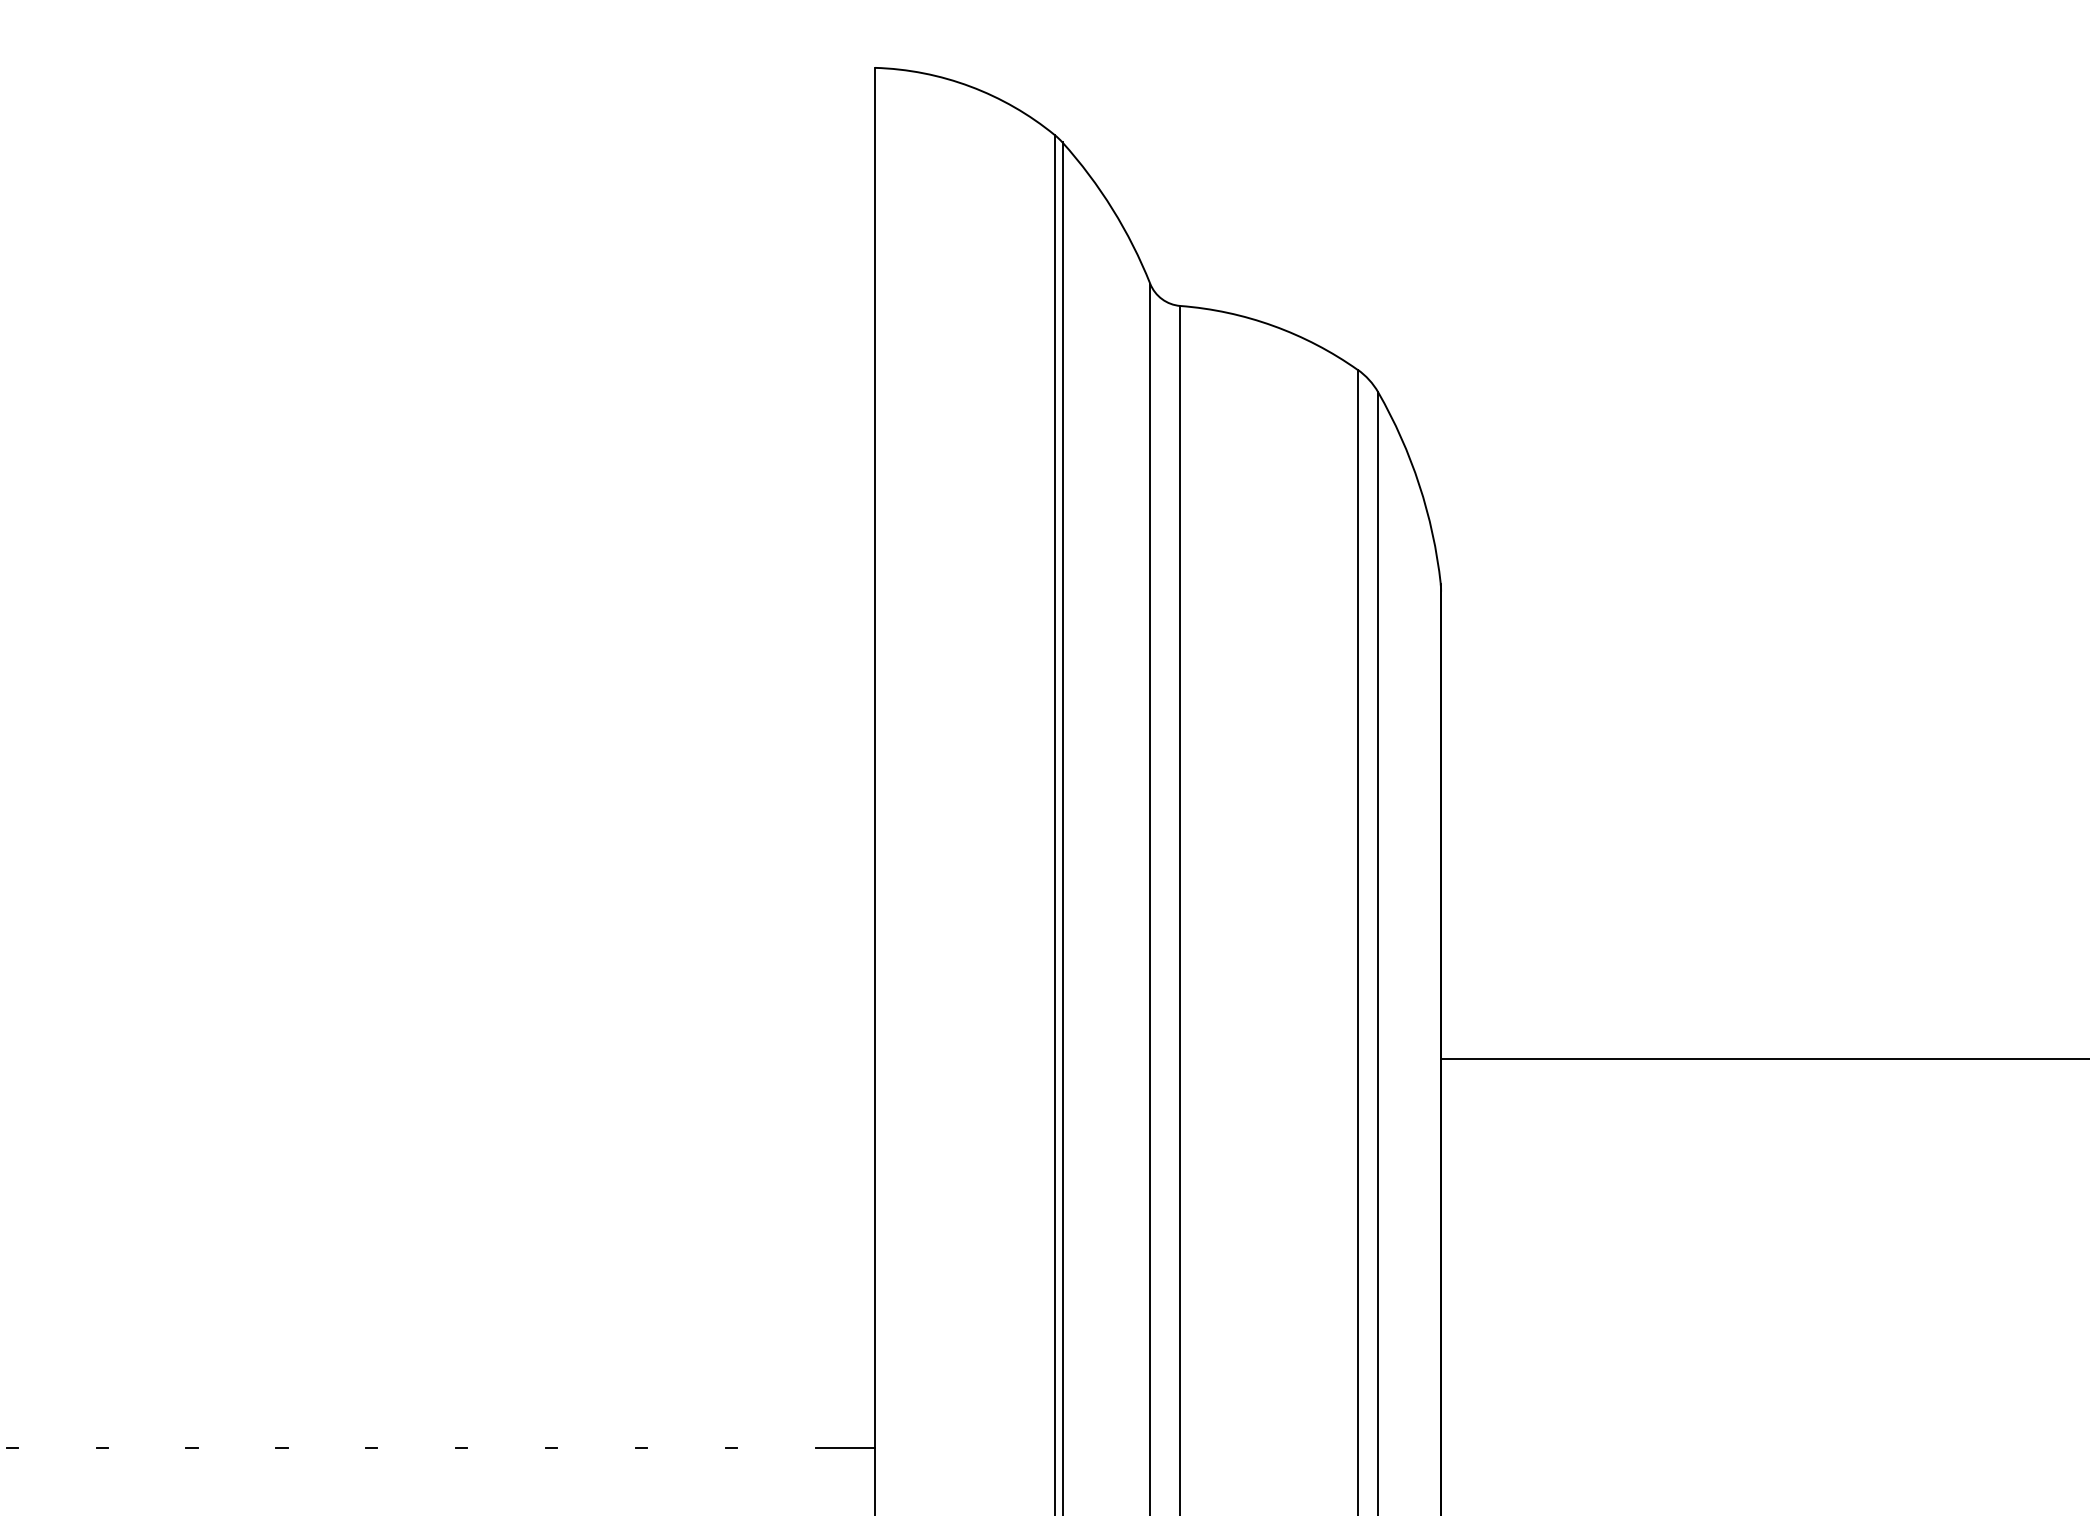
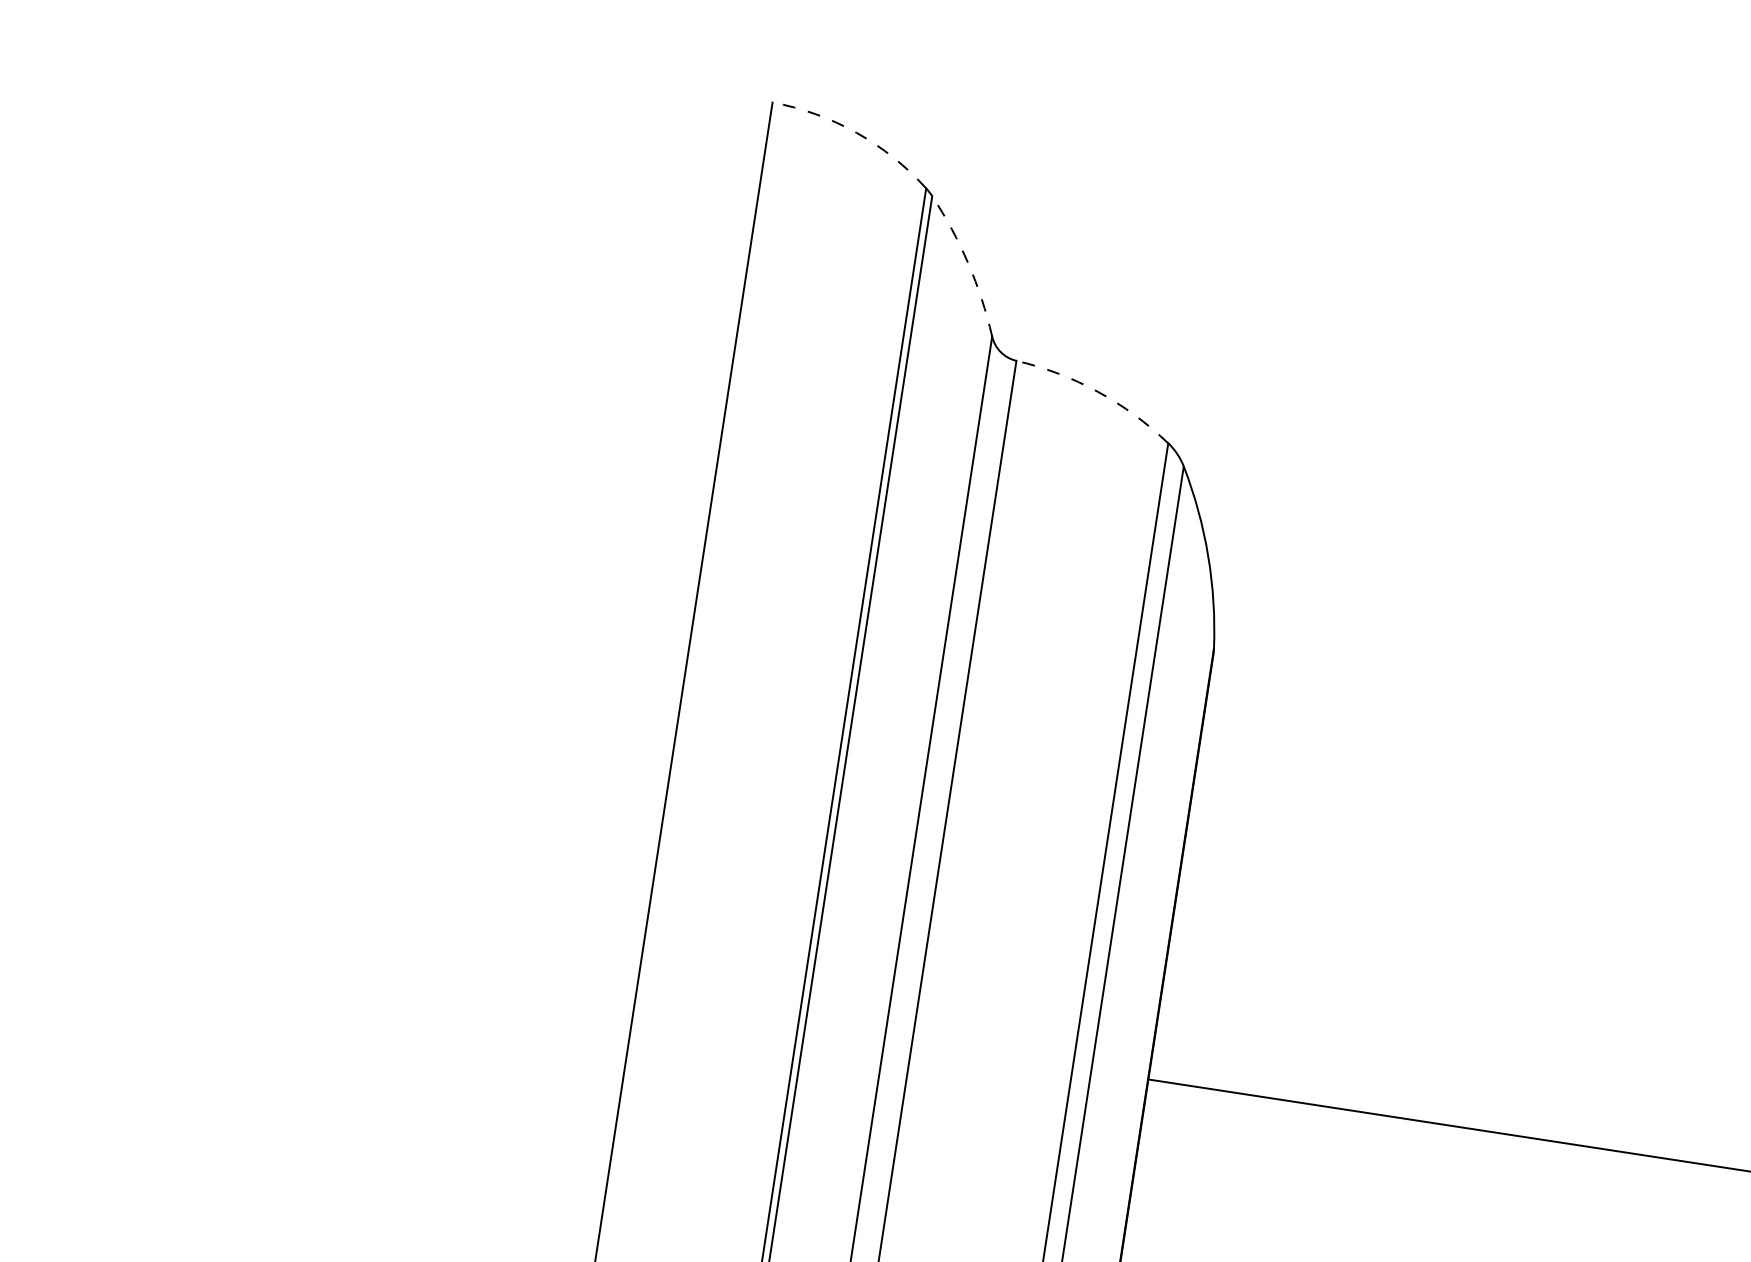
arc: (970, 86) -> (856, 132), solid -> dashed
arc: (1112, 209) -> (968, 263), solid -> dashed
arc: (1273, 325) -> (1098, 391), solid -> dashed

